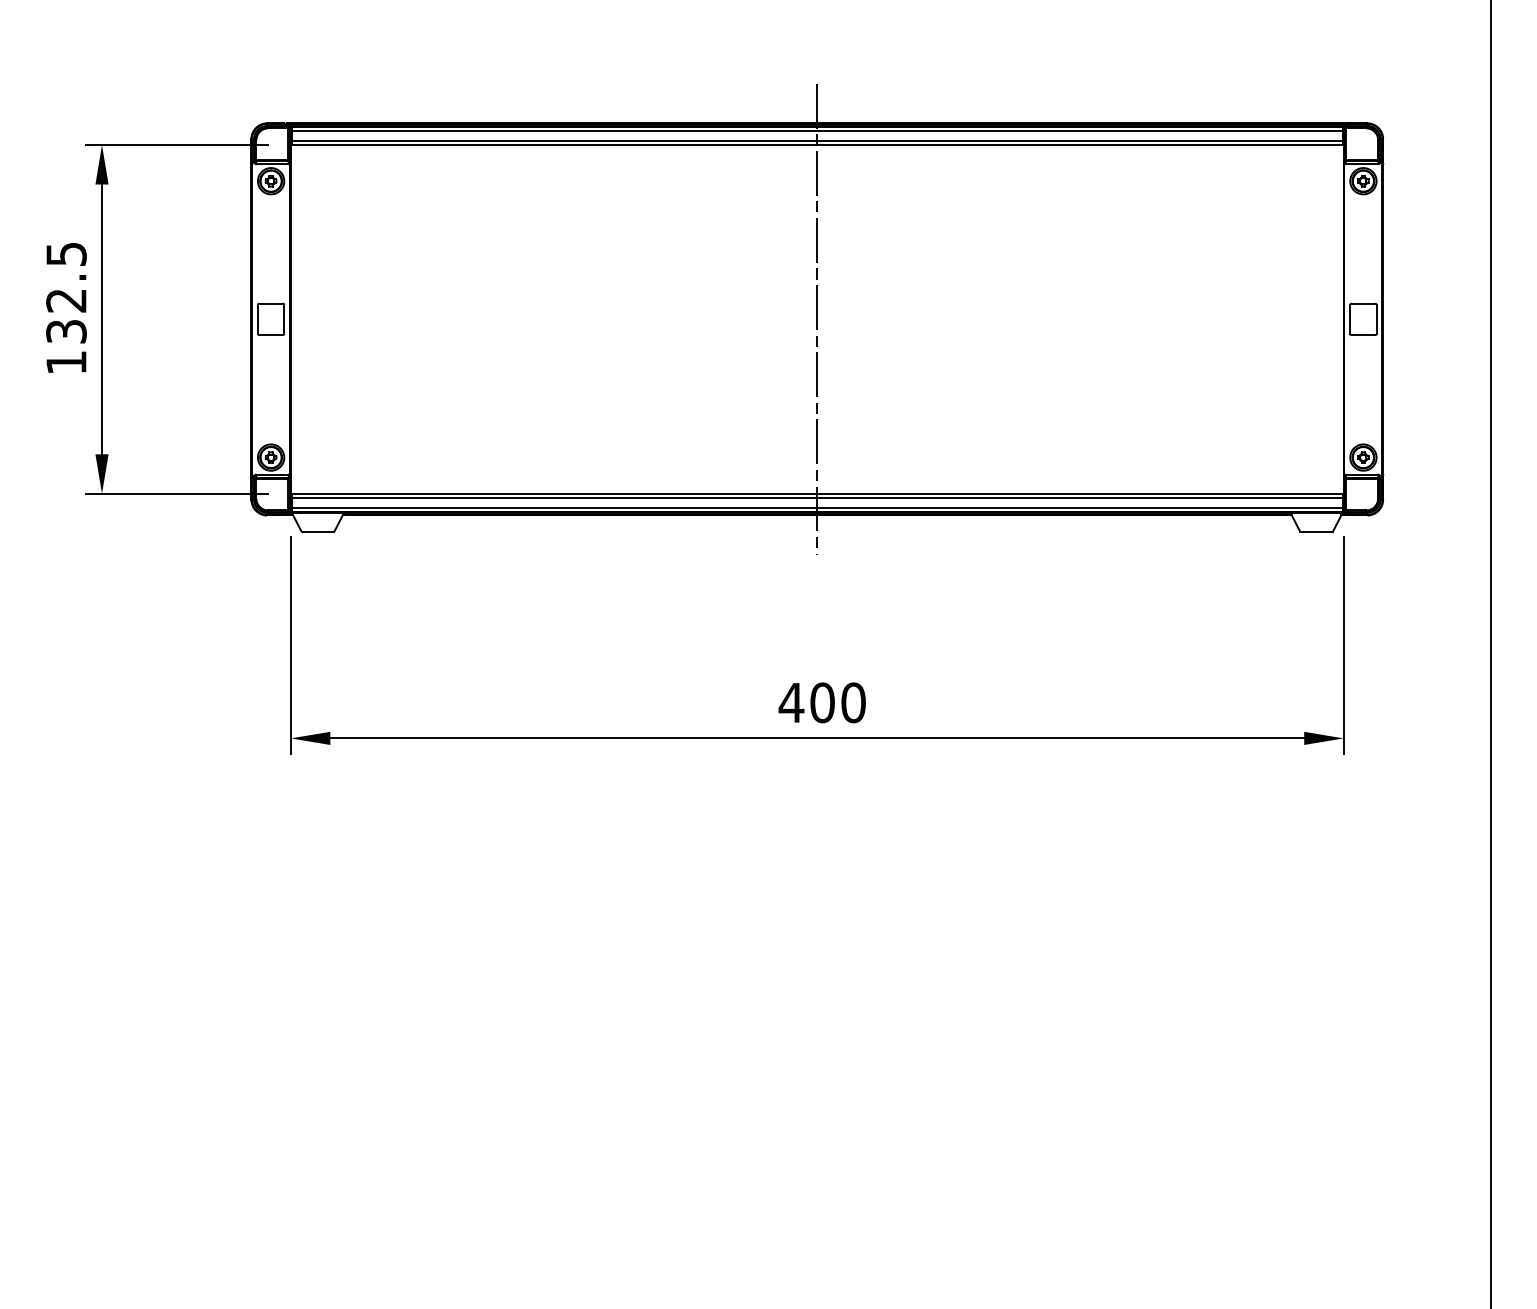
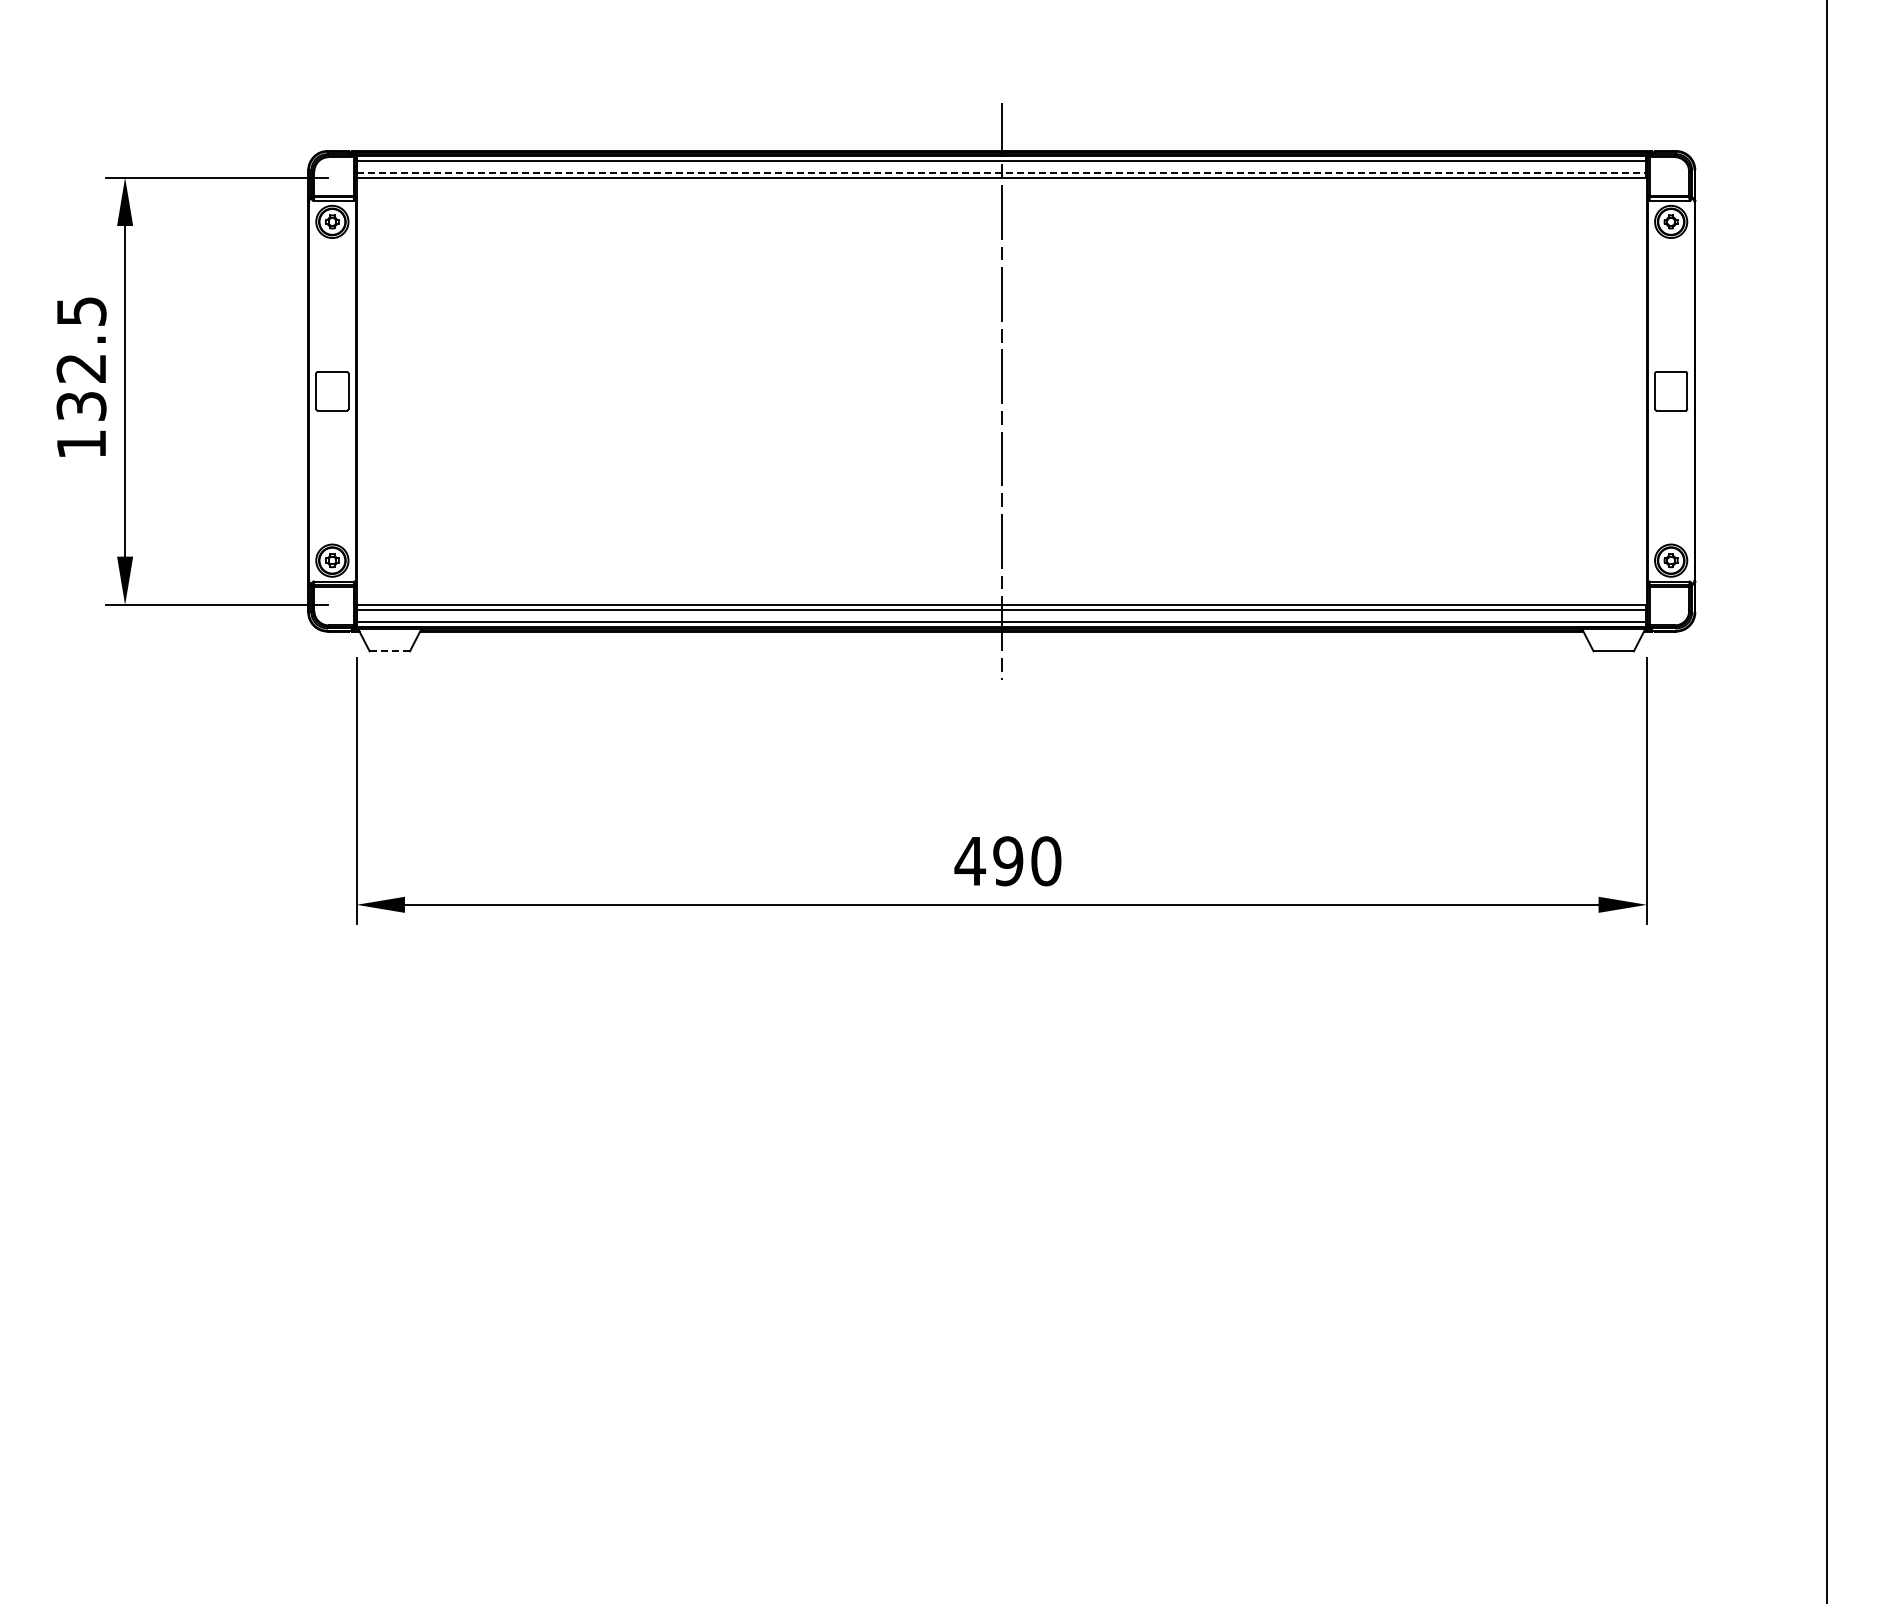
line: (817, 140) -> (1002, 172), solid -> dashed
line: (318, 531) -> (390, 651), solid -> dashed
text: (822, 703) -> (1008, 861), 400 -> 490

